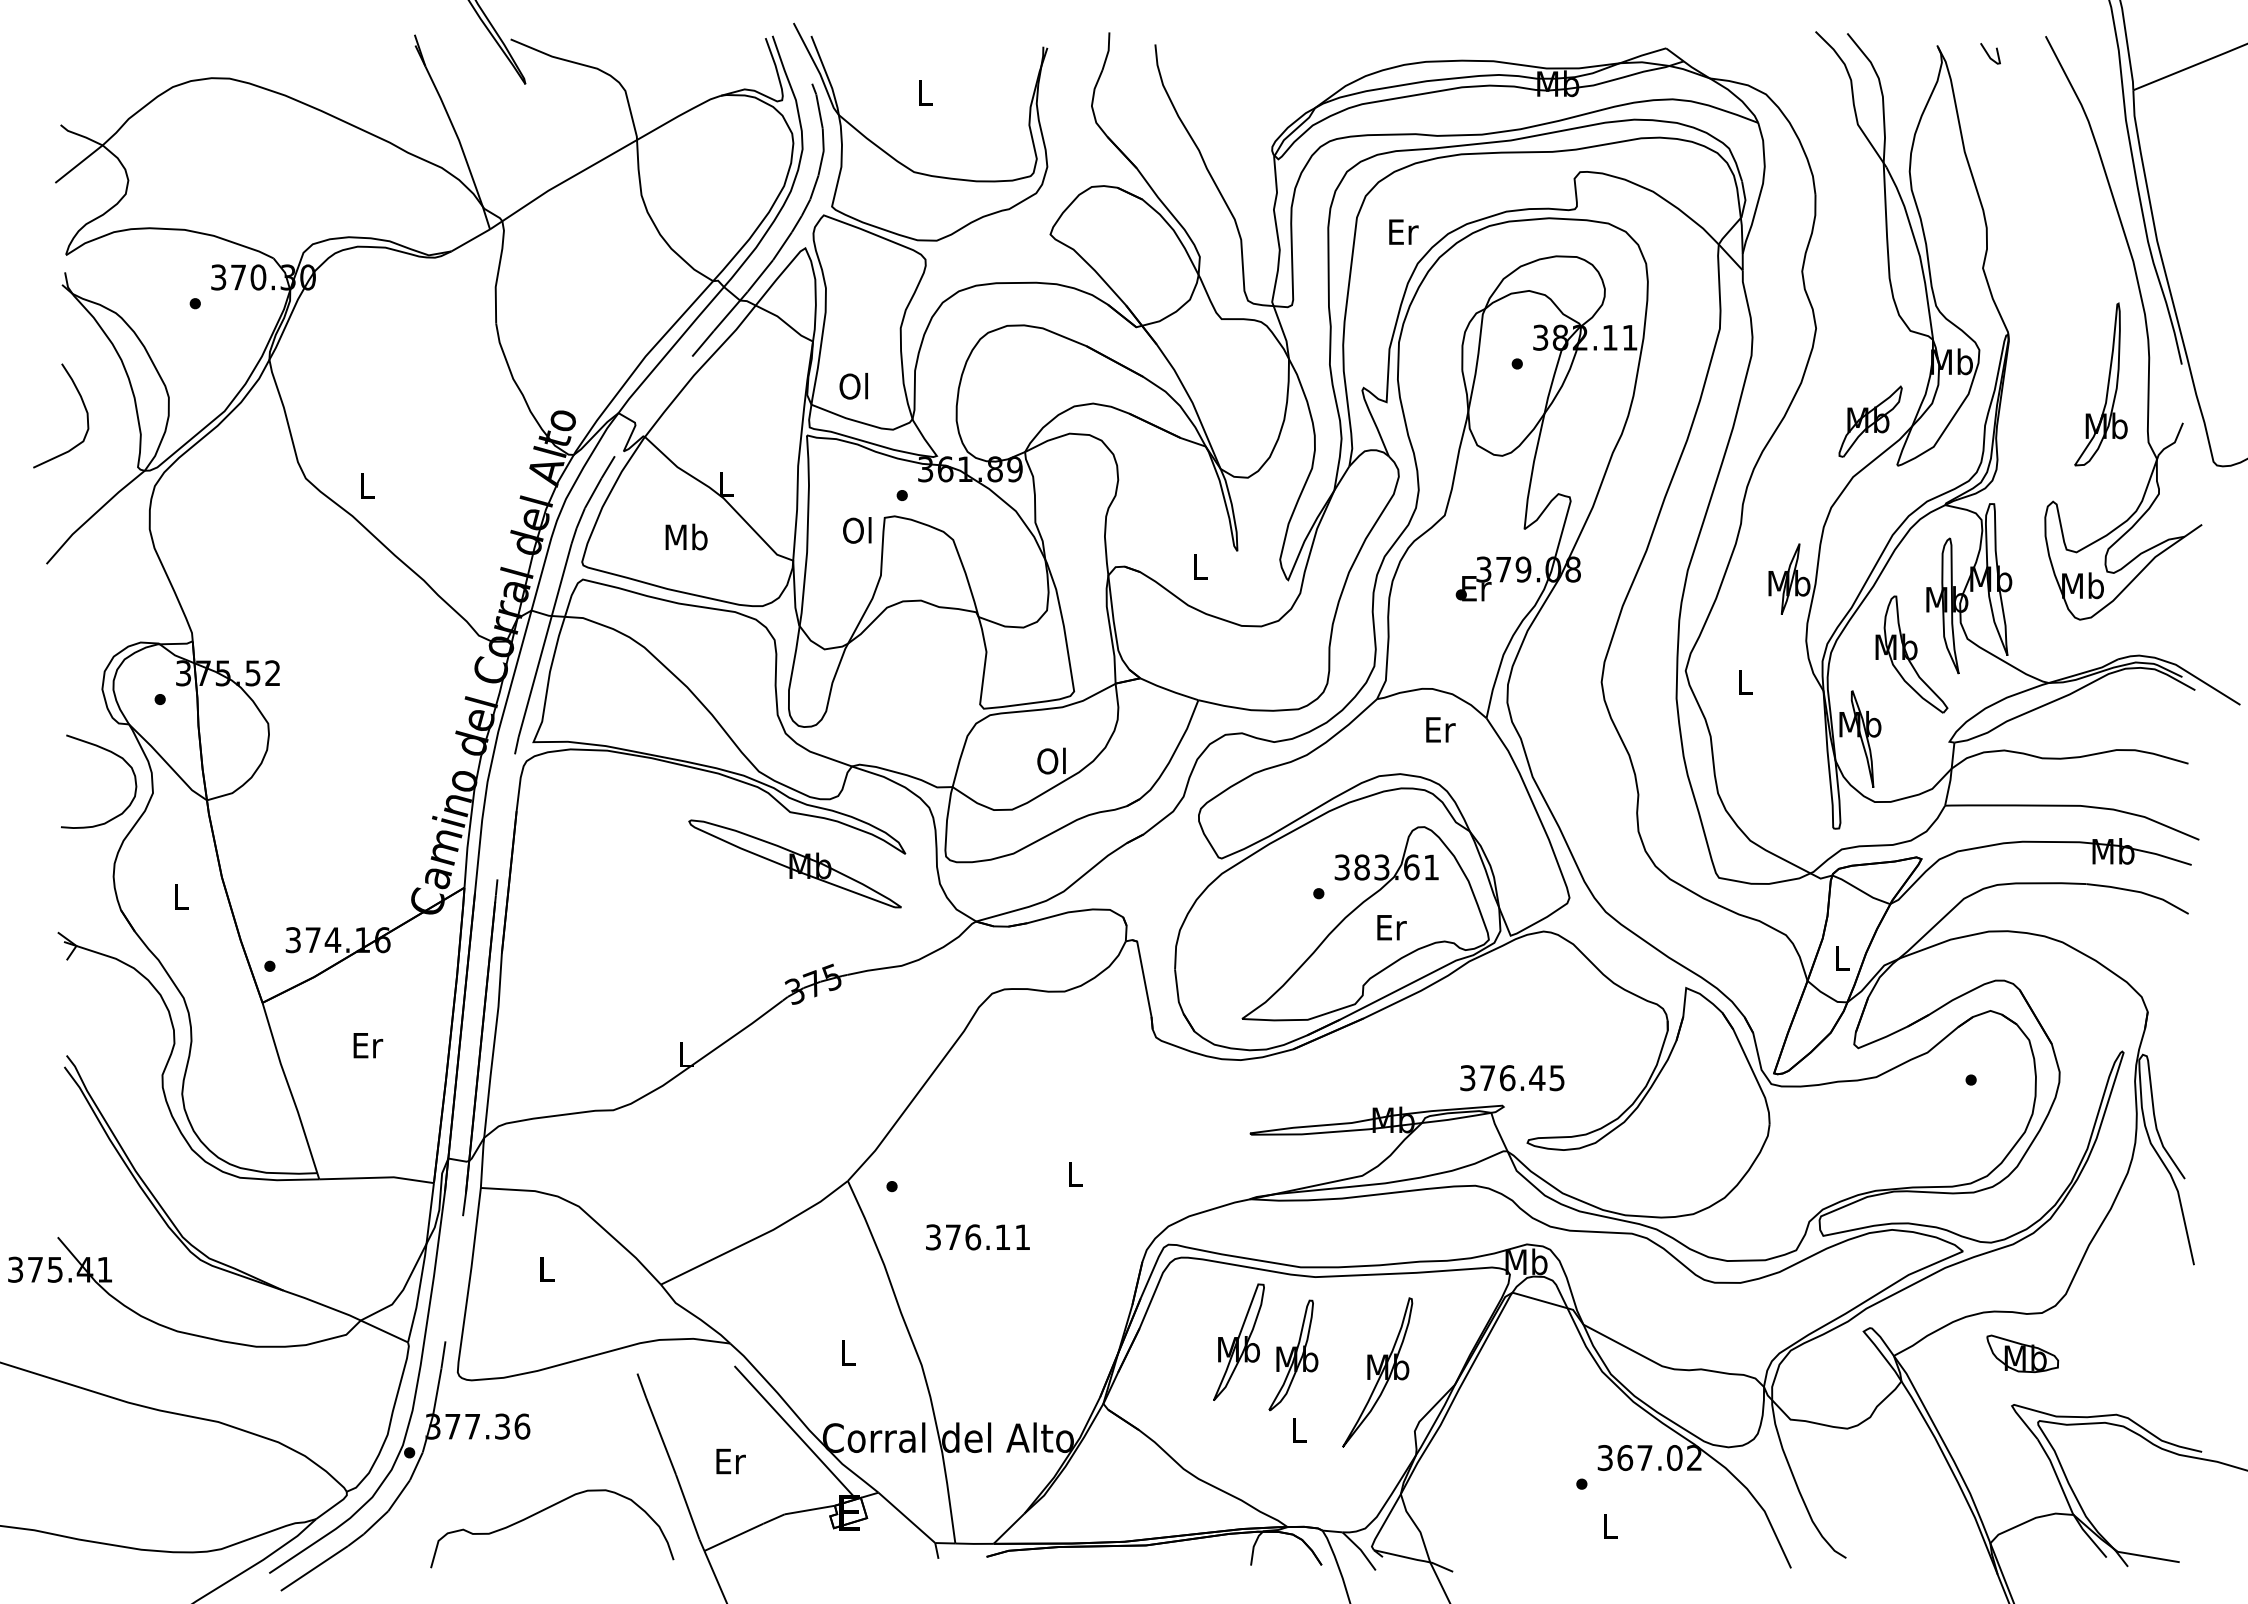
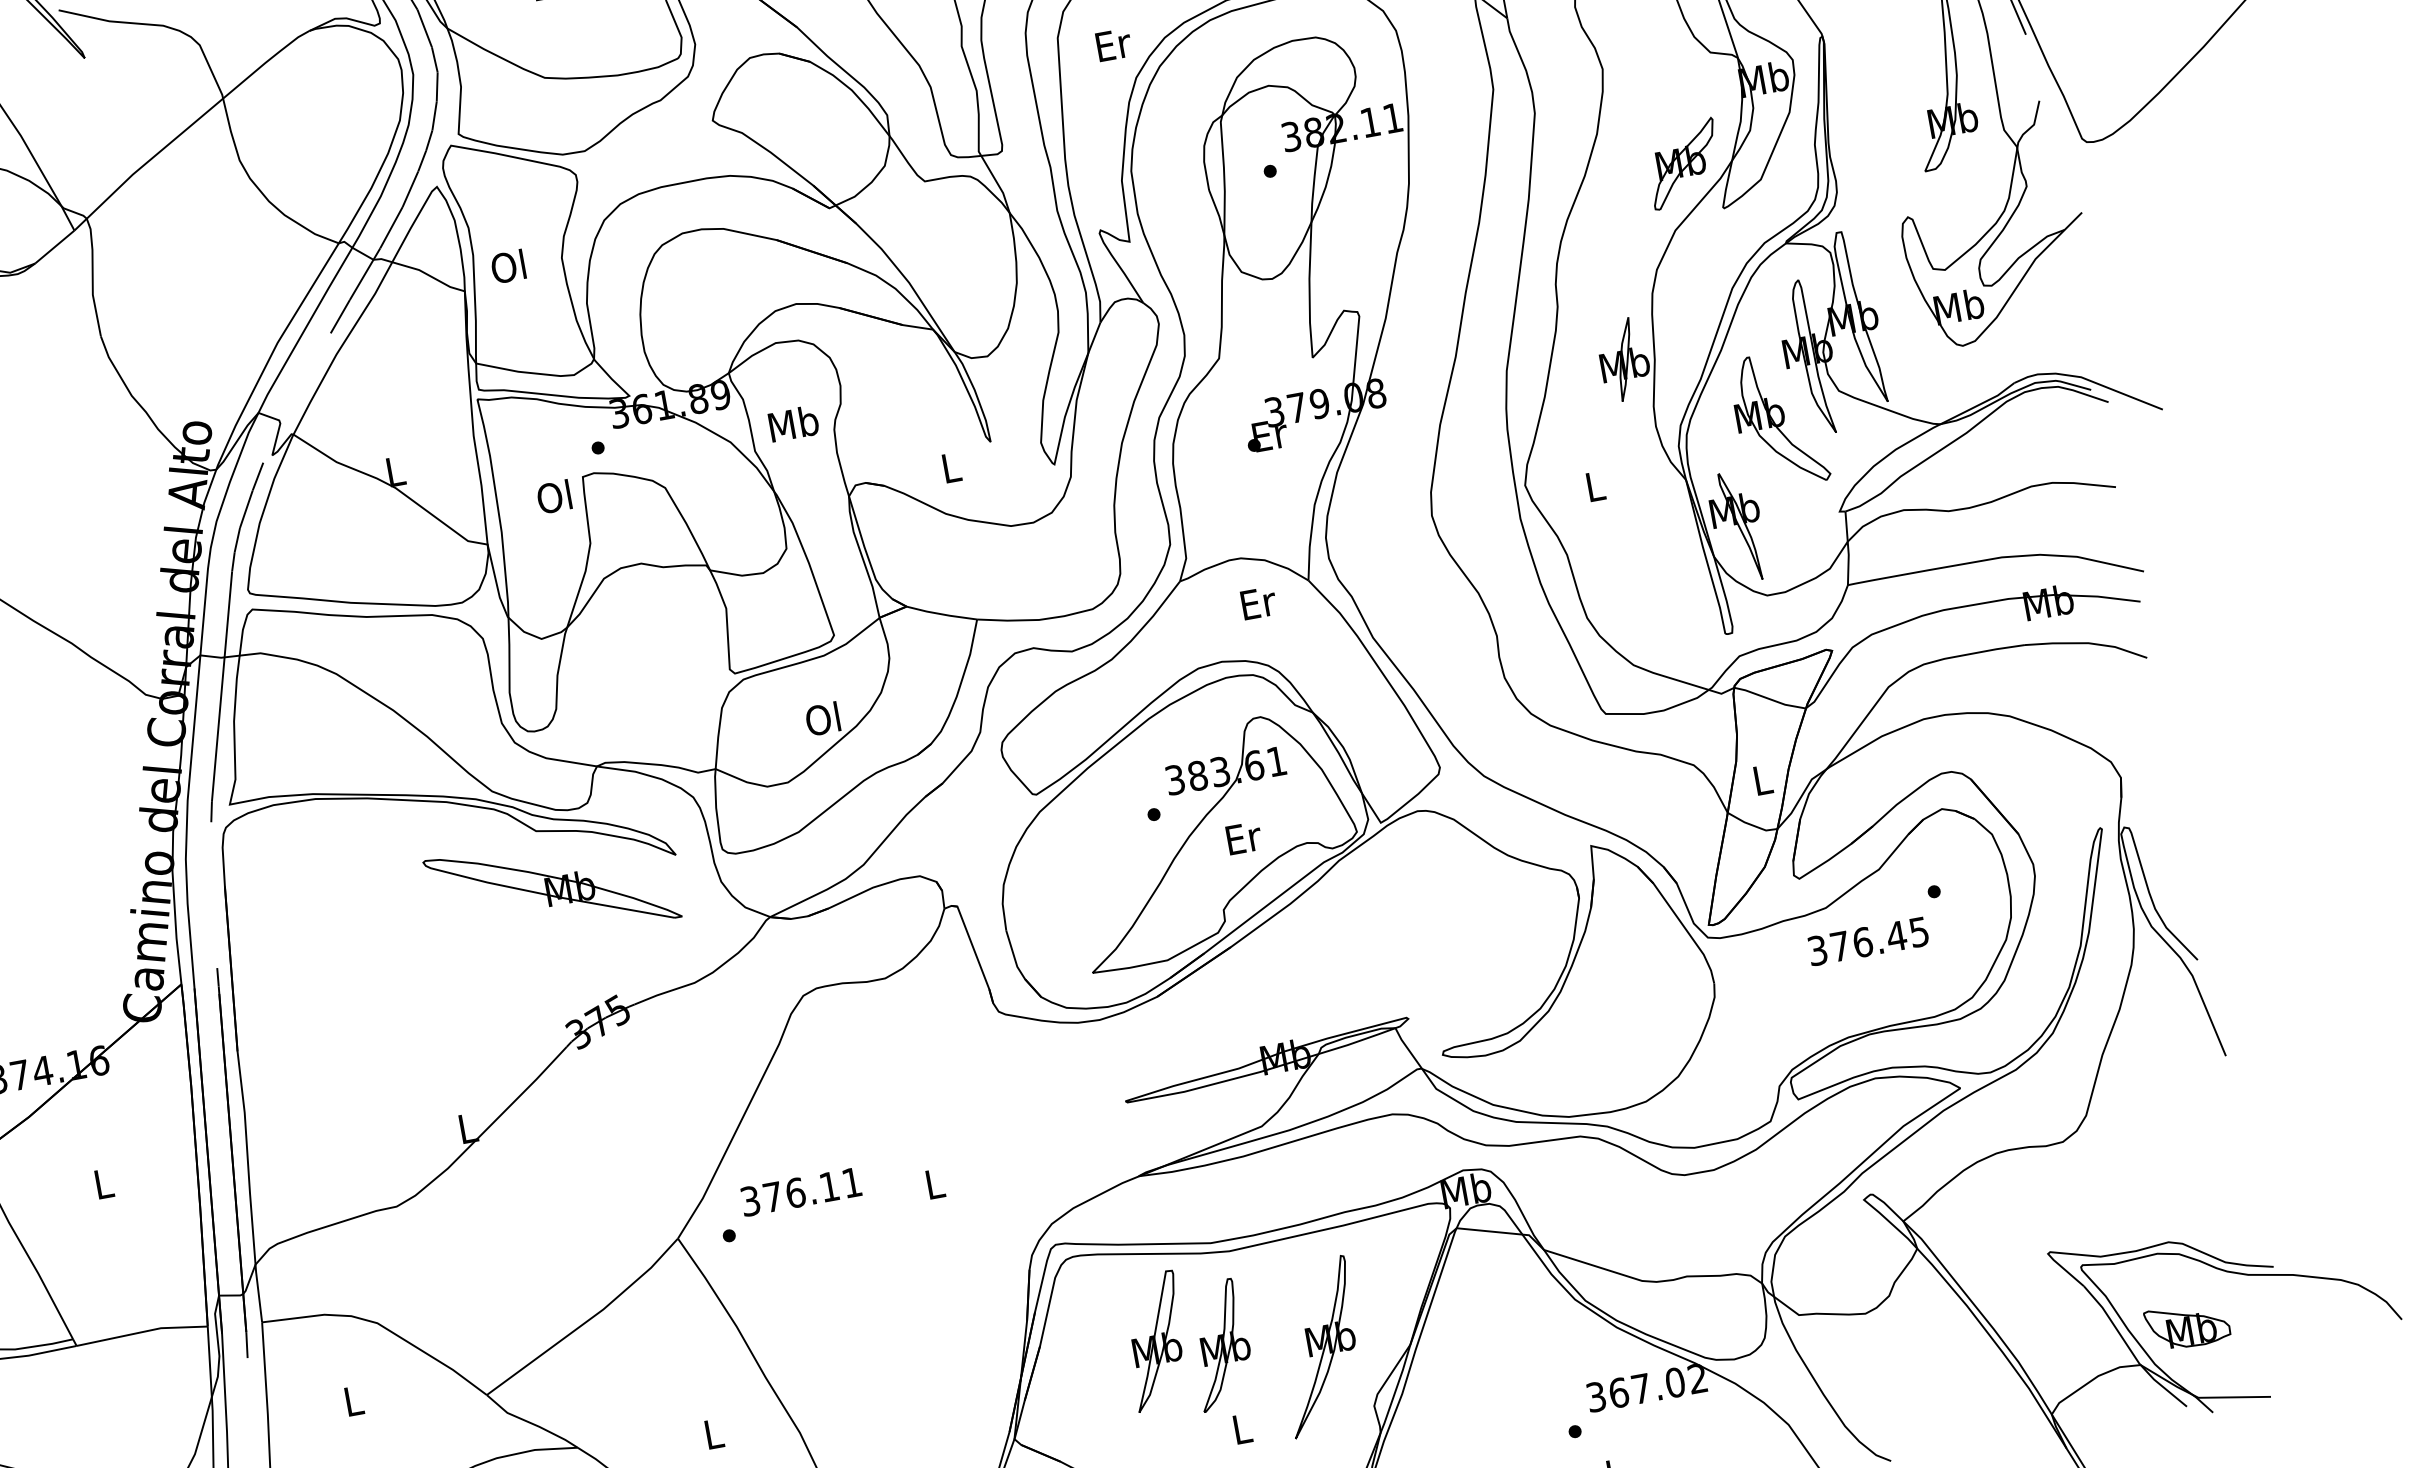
text: (853, 386) -> (507, 267), moved
text: (686, 536) -> (793, 423), moved
text: (368, 1045) -> (104, 1183), Er -> L
text: (1512, 1078) -> (1868, 941), moved
text: (977, 1237) -> (800, 1192), moved
part: (2022, 1353) -> (2187, 1325), moved

